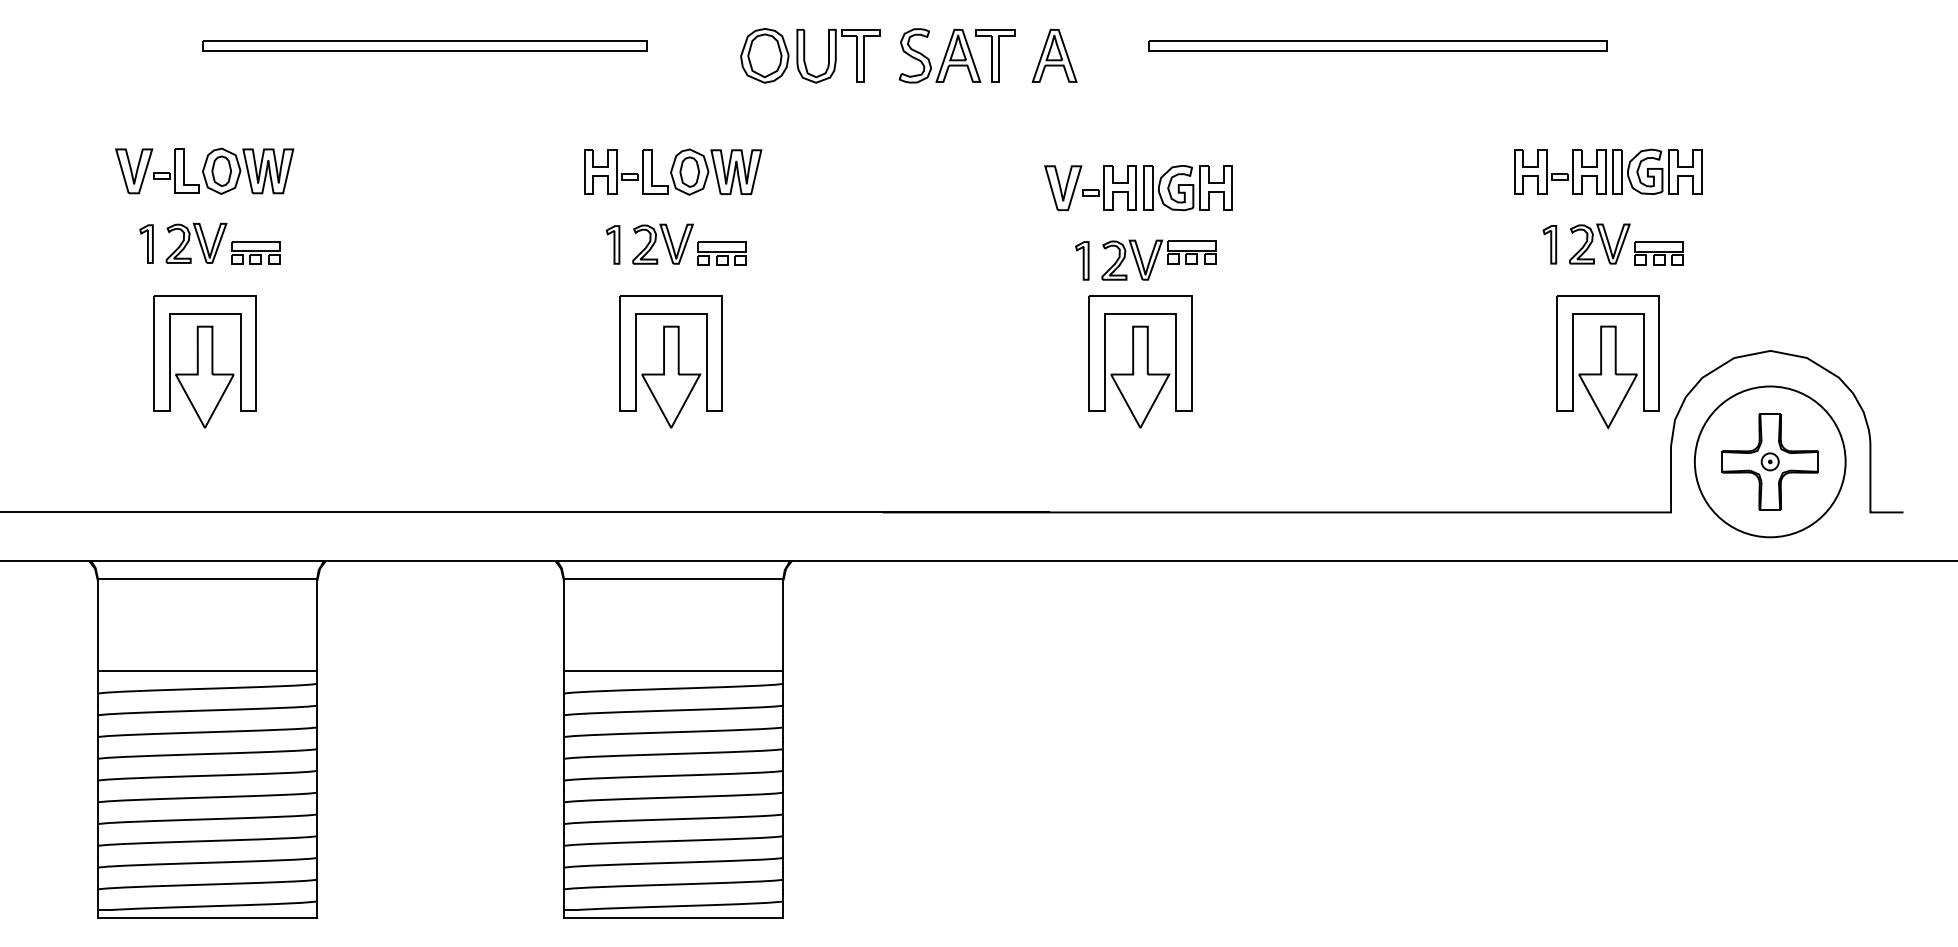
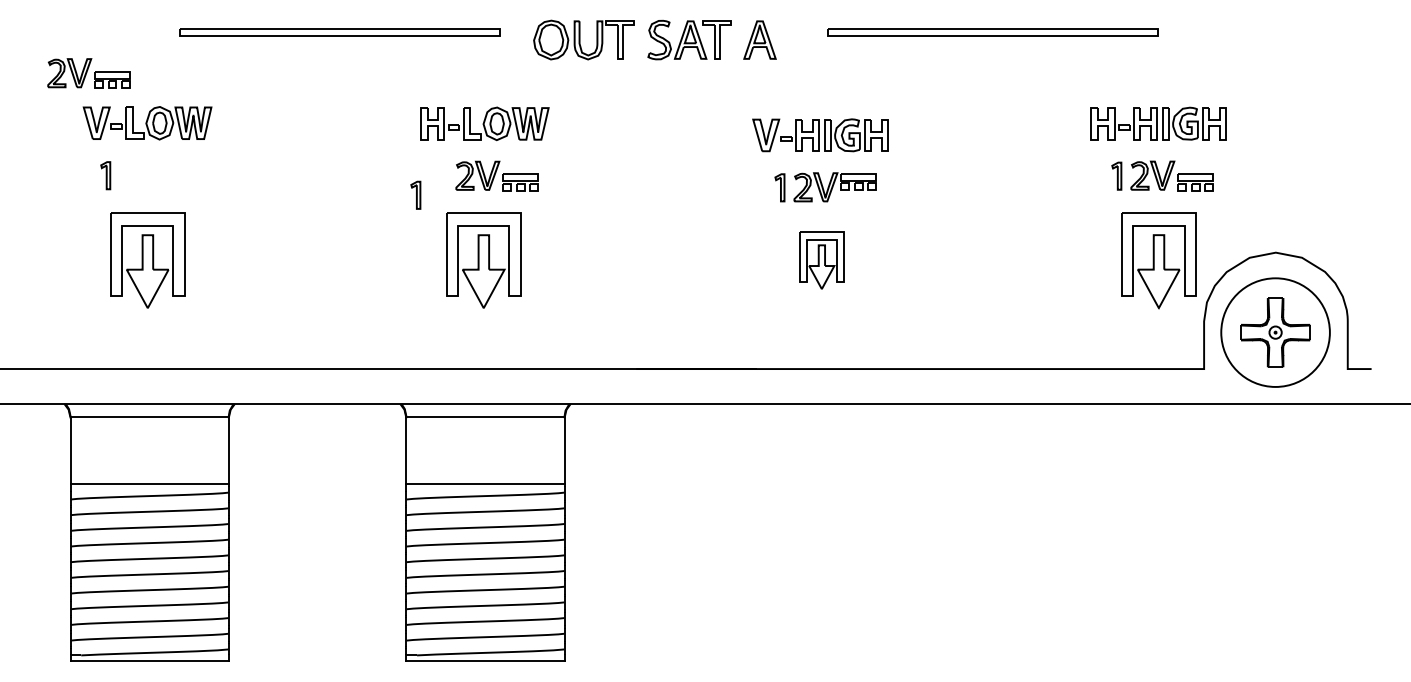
part: (423, 45) -> (339, 32), moved
part: (222, 243) -> (88, 73), moved
part: (612, 243) -> (415, 194), moved
part: (1139, 361) -> (821, 260), size x0.6

